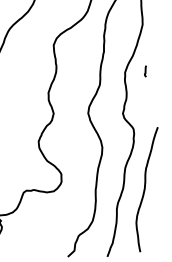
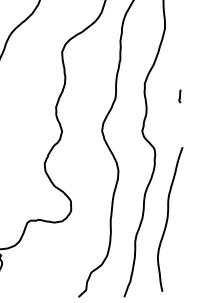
curve: (145, 71) -> (179, 96), moved

